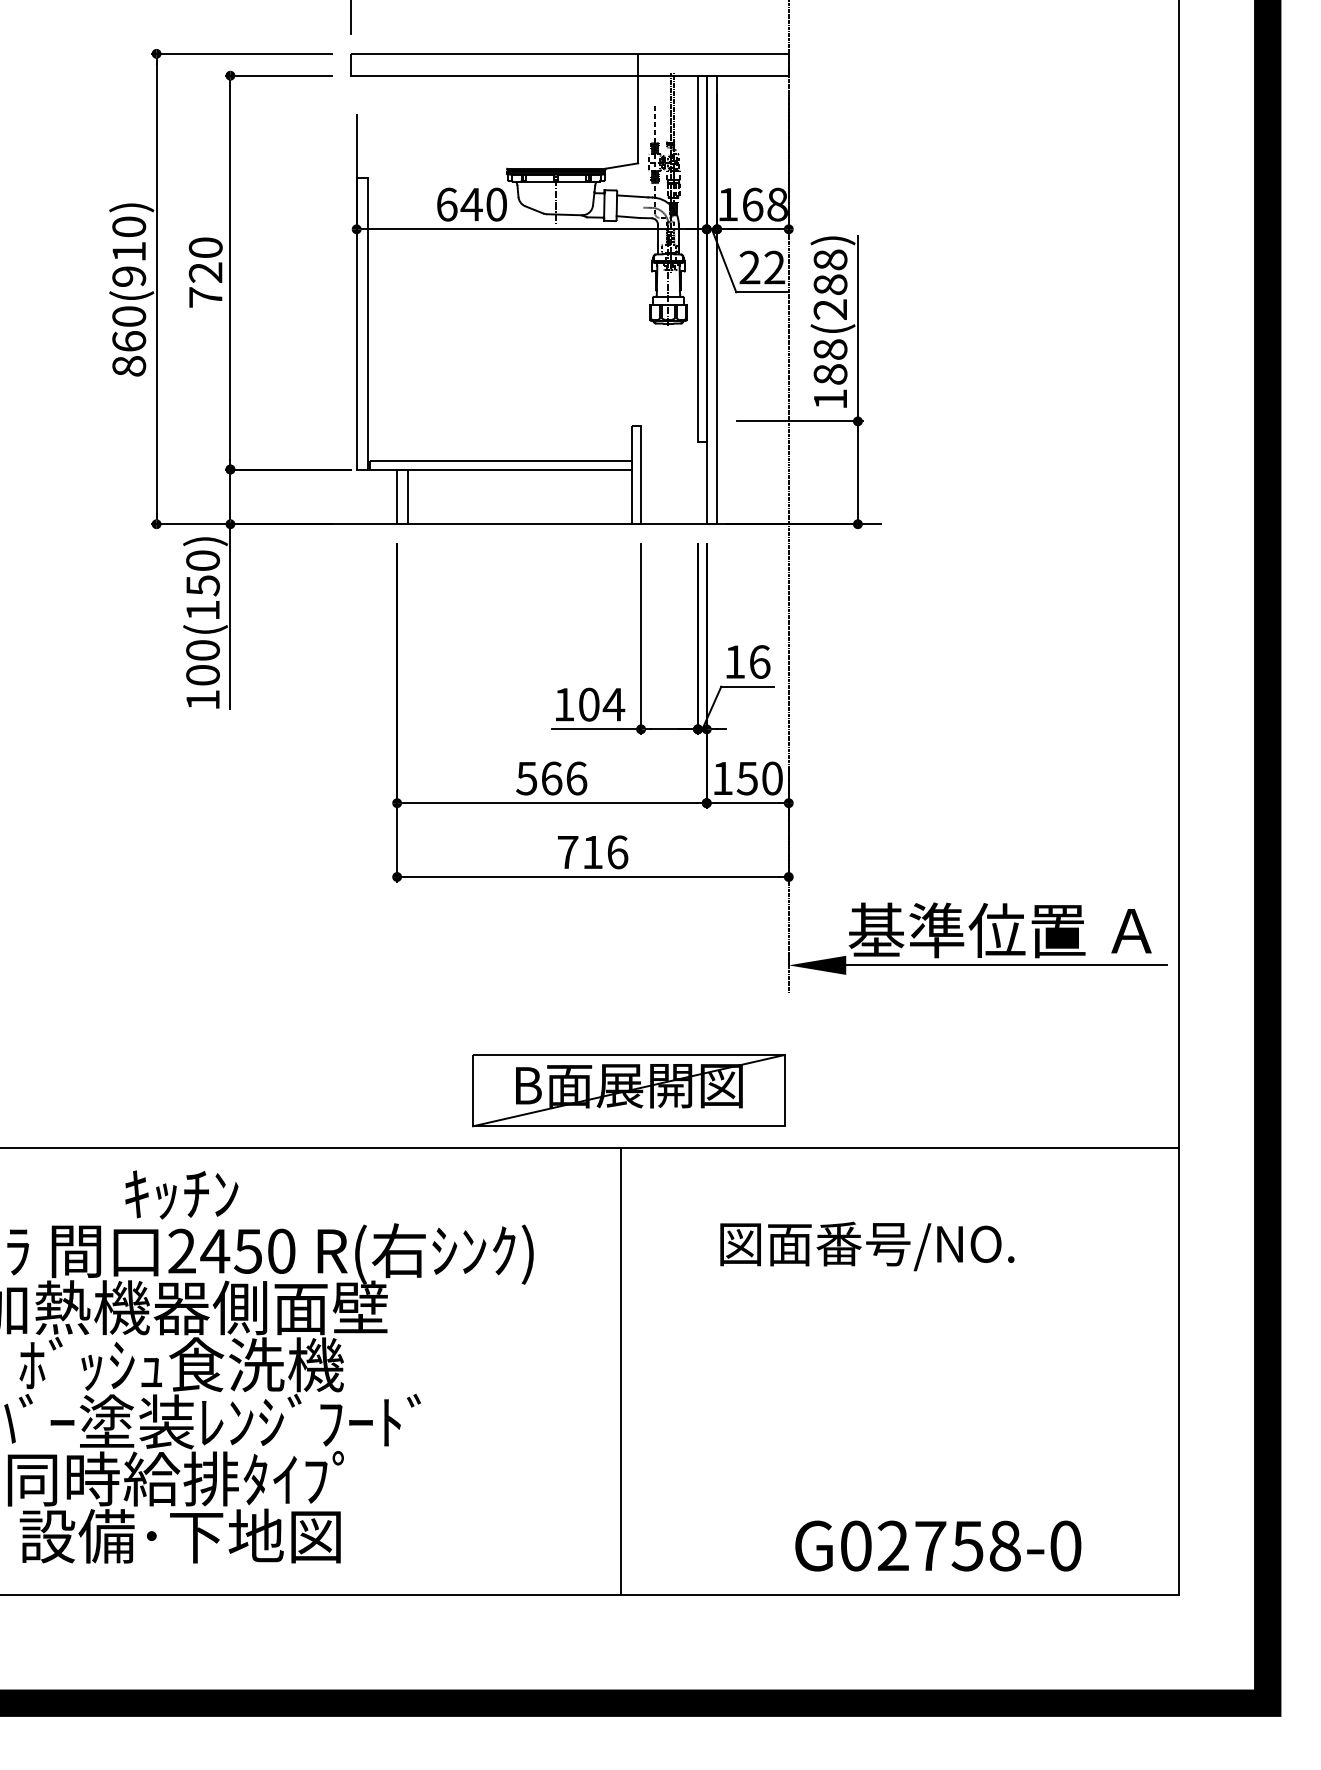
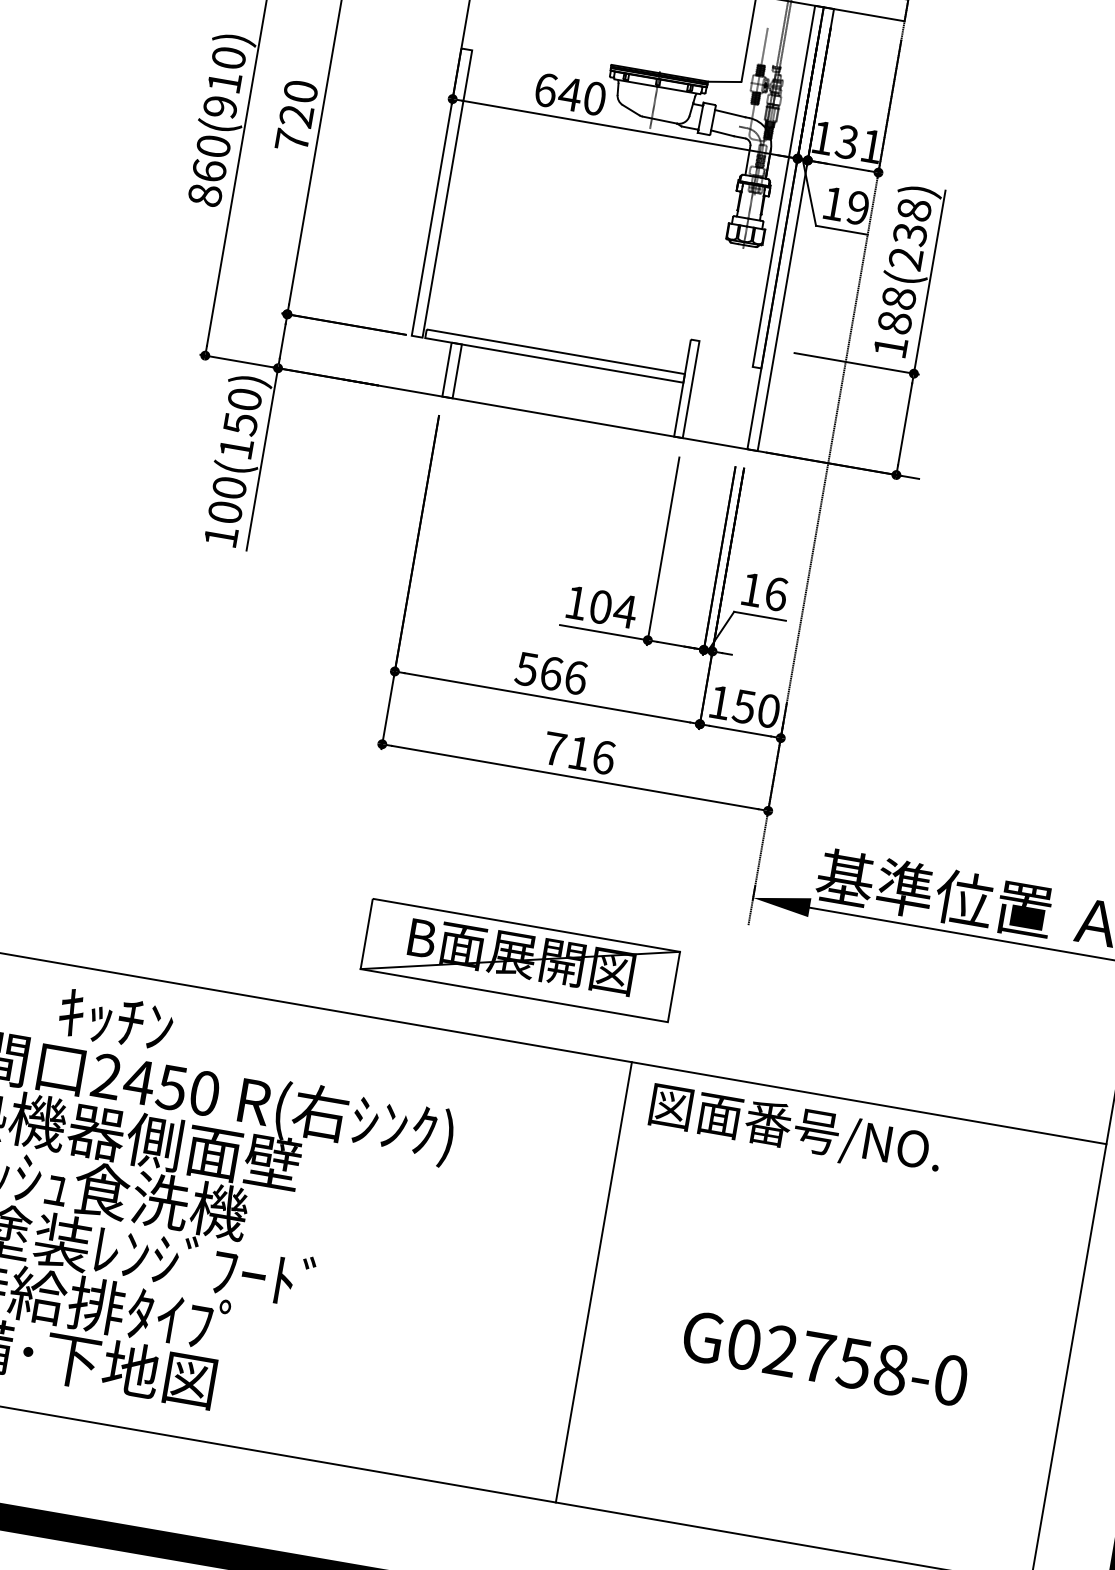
text: (764, 204) -> (858, 144), 168 -> 131
text: (762, 267) -> (846, 205), 22 -> 19
text: (830, 284) -> (910, 234), 188(288) -> 188(238)
part: (628, 1090) -> (519, 960), moved
text: (867, 1246) -> (795, 1130), moved
line: (621, 1370) -> (594, 1281), moved
text: (938, 1545) -> (825, 1358), moved

